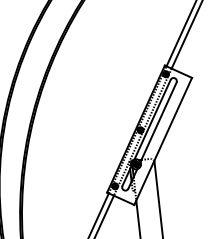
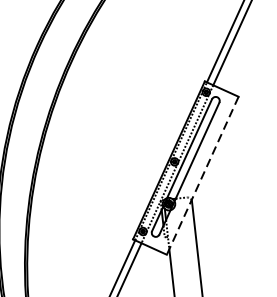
line: (163, 141) -> (203, 175), solid -> dashed

